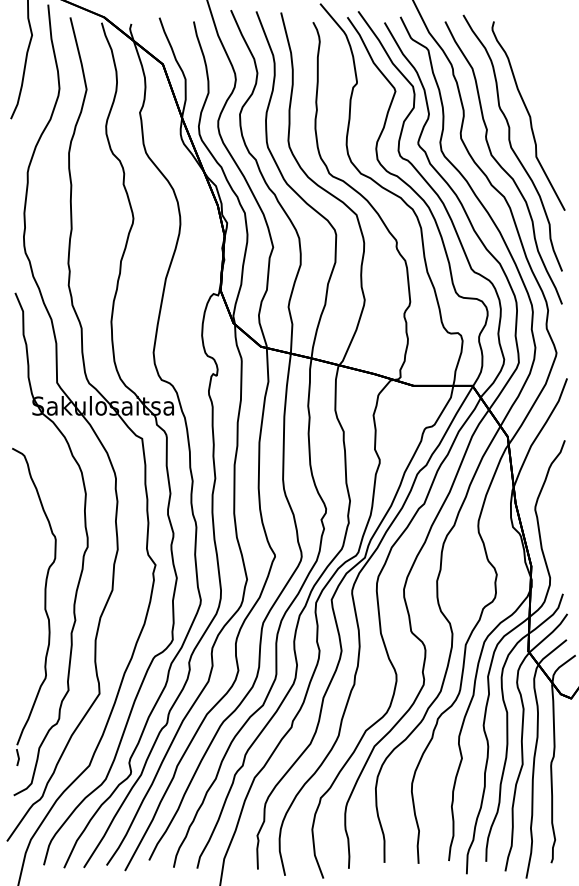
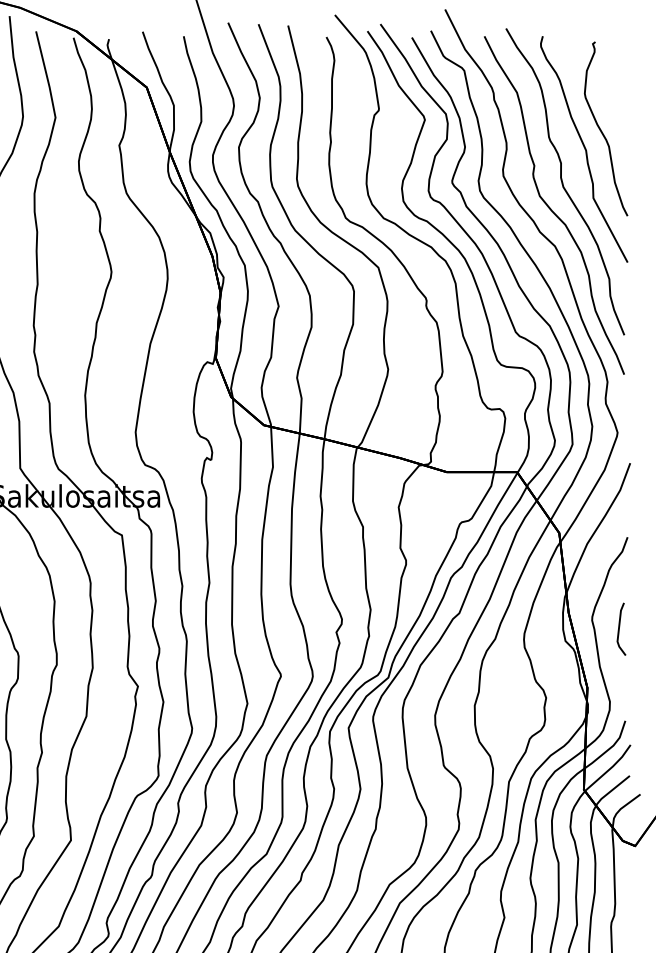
curve: (543, 99) -> (601, 129), added
line: (558, 517) -> (619, 629), added

